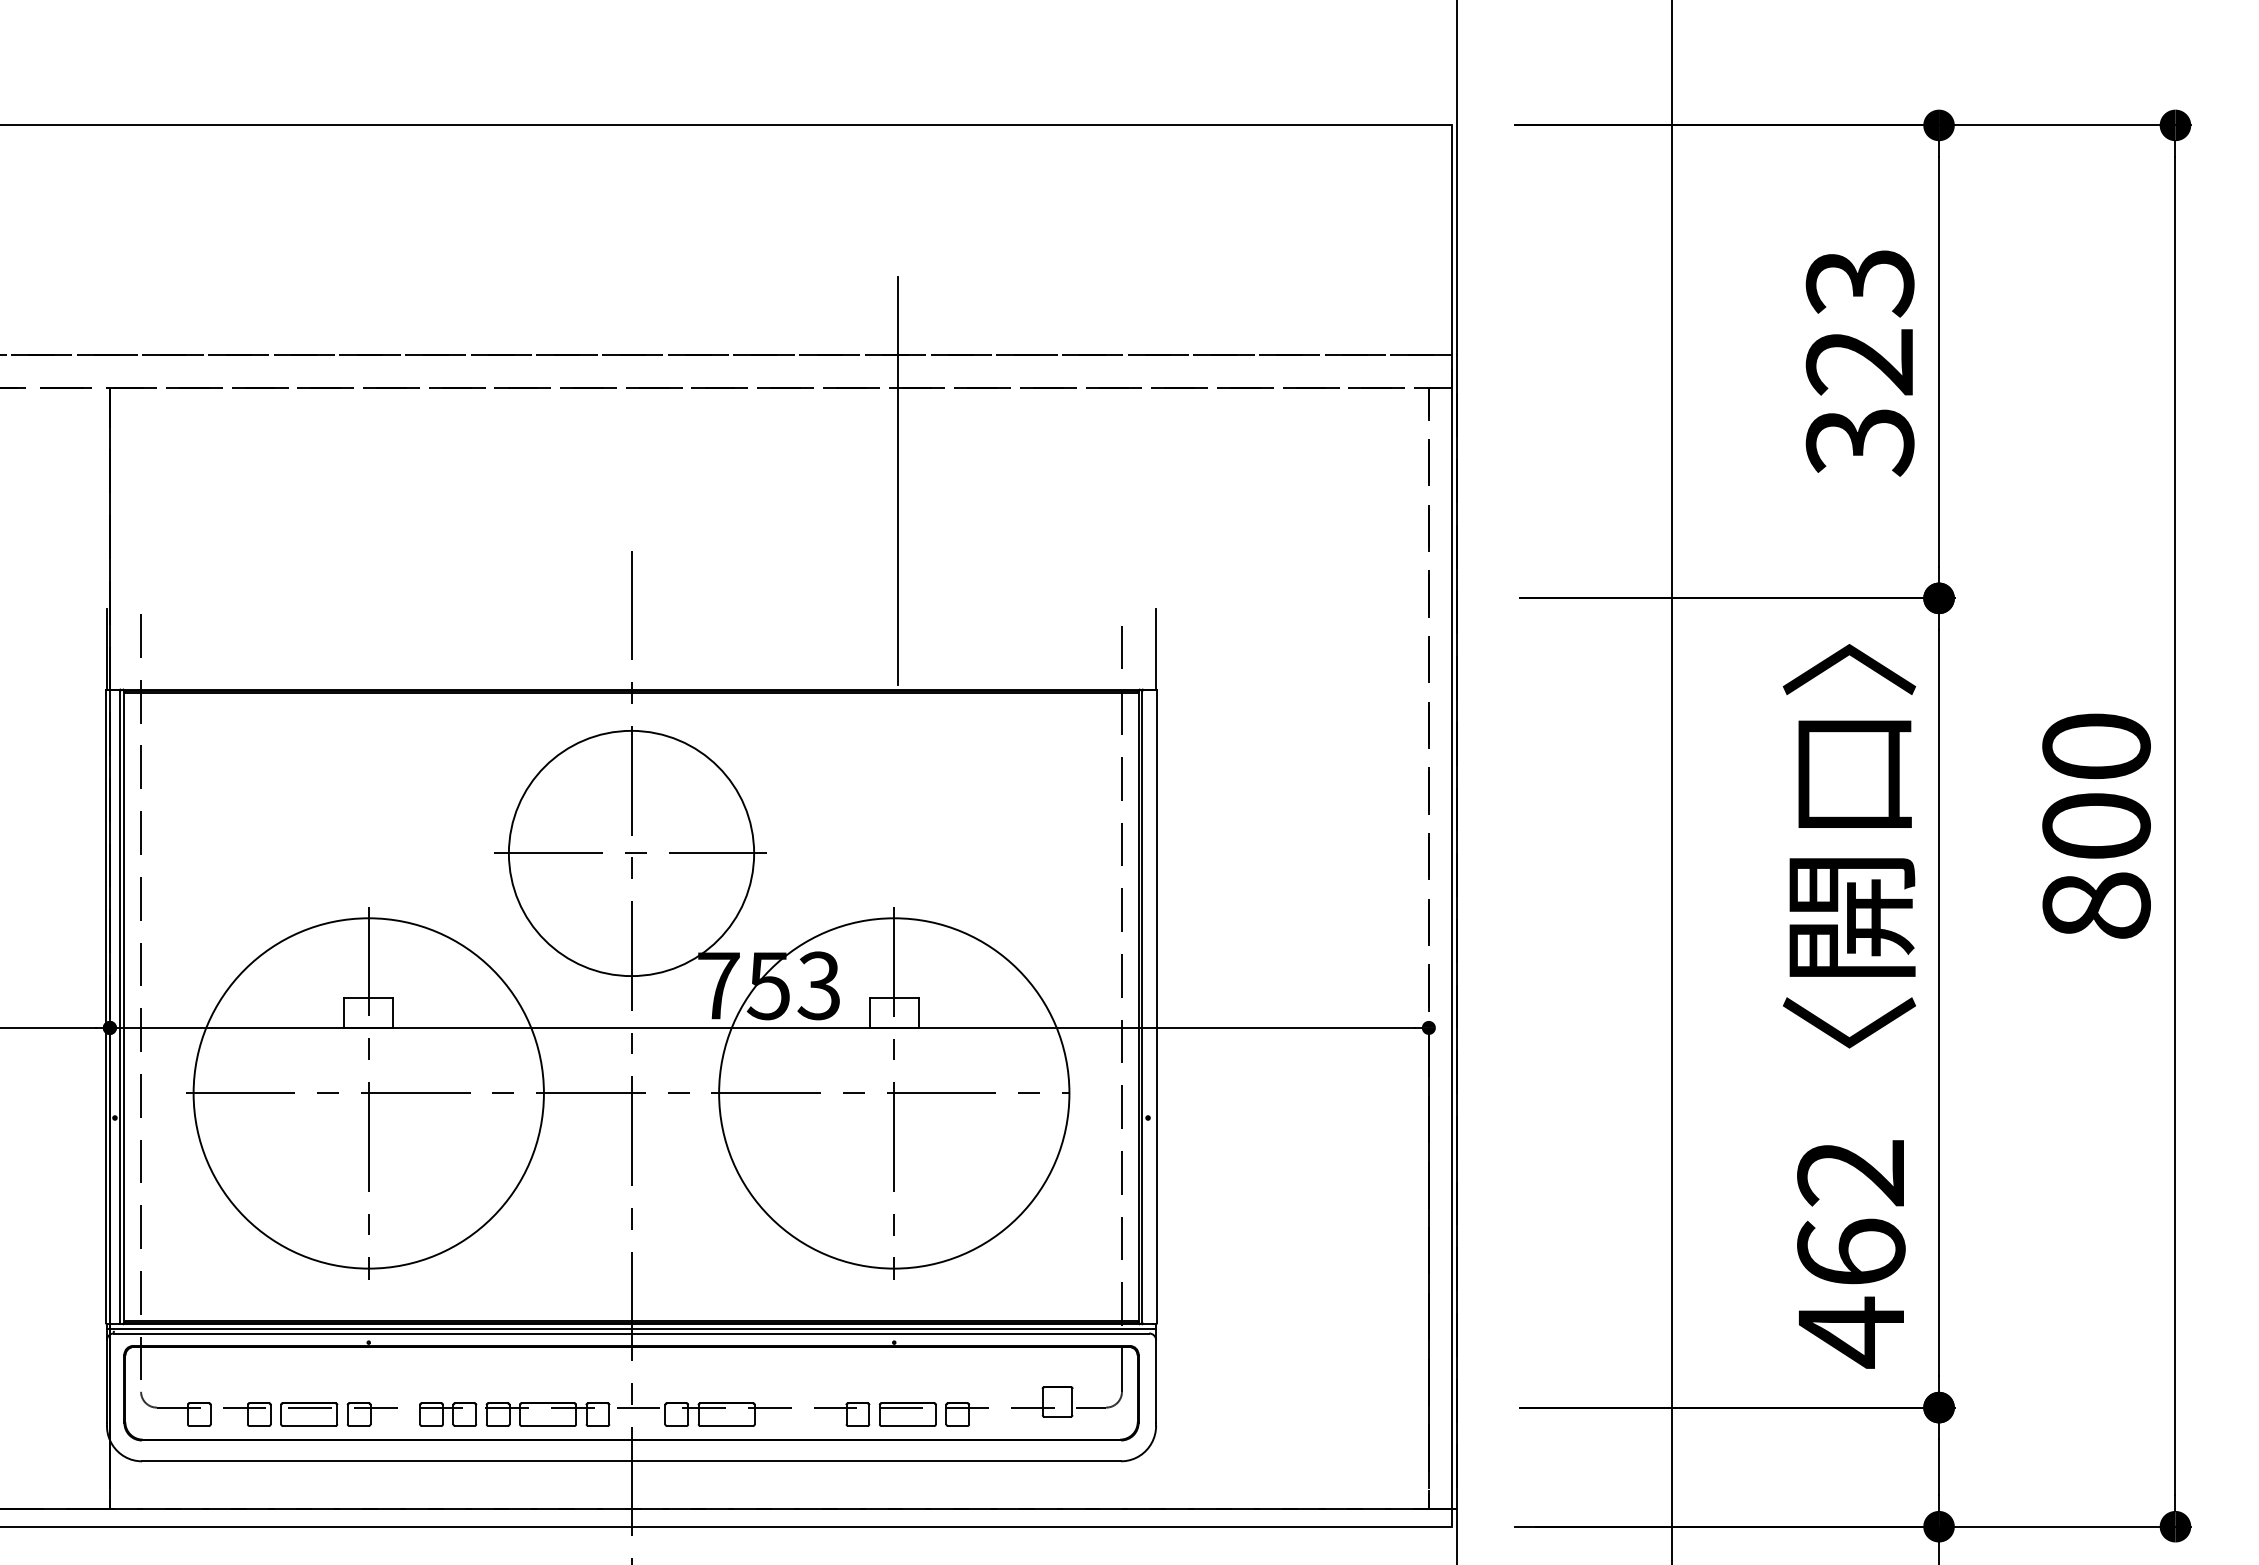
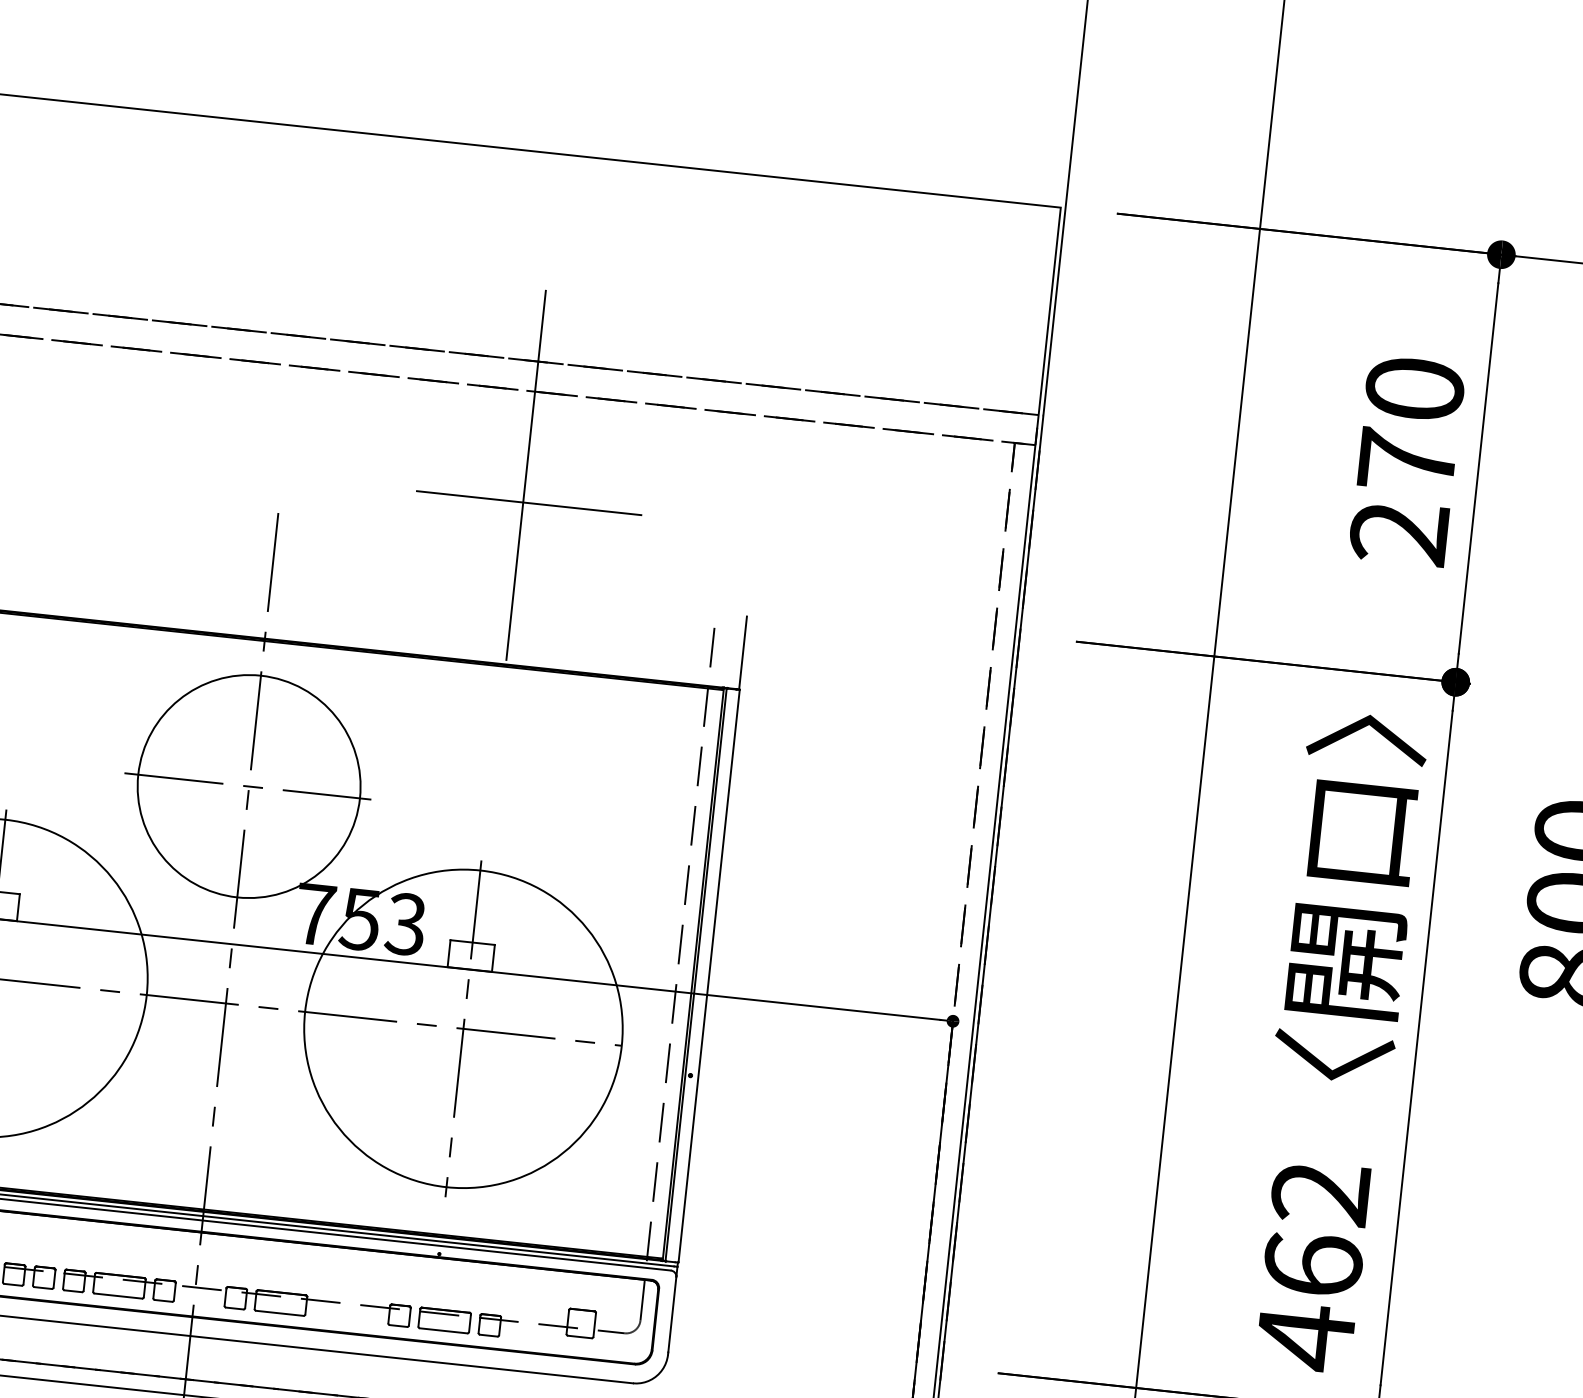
text: (1859, 362) -> (1406, 461), 323 -> 270
line: (904, 510) -> (529, 502), added

